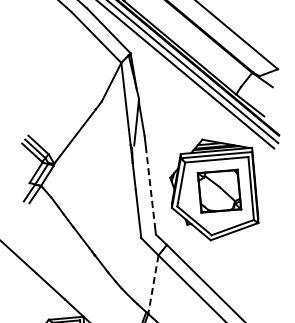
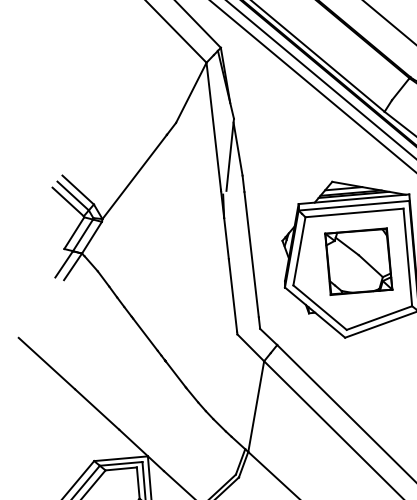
line: (150, 186) -> (251, 254), dashed -> solid
line: (153, 284) -> (256, 406), dashed -> solid

